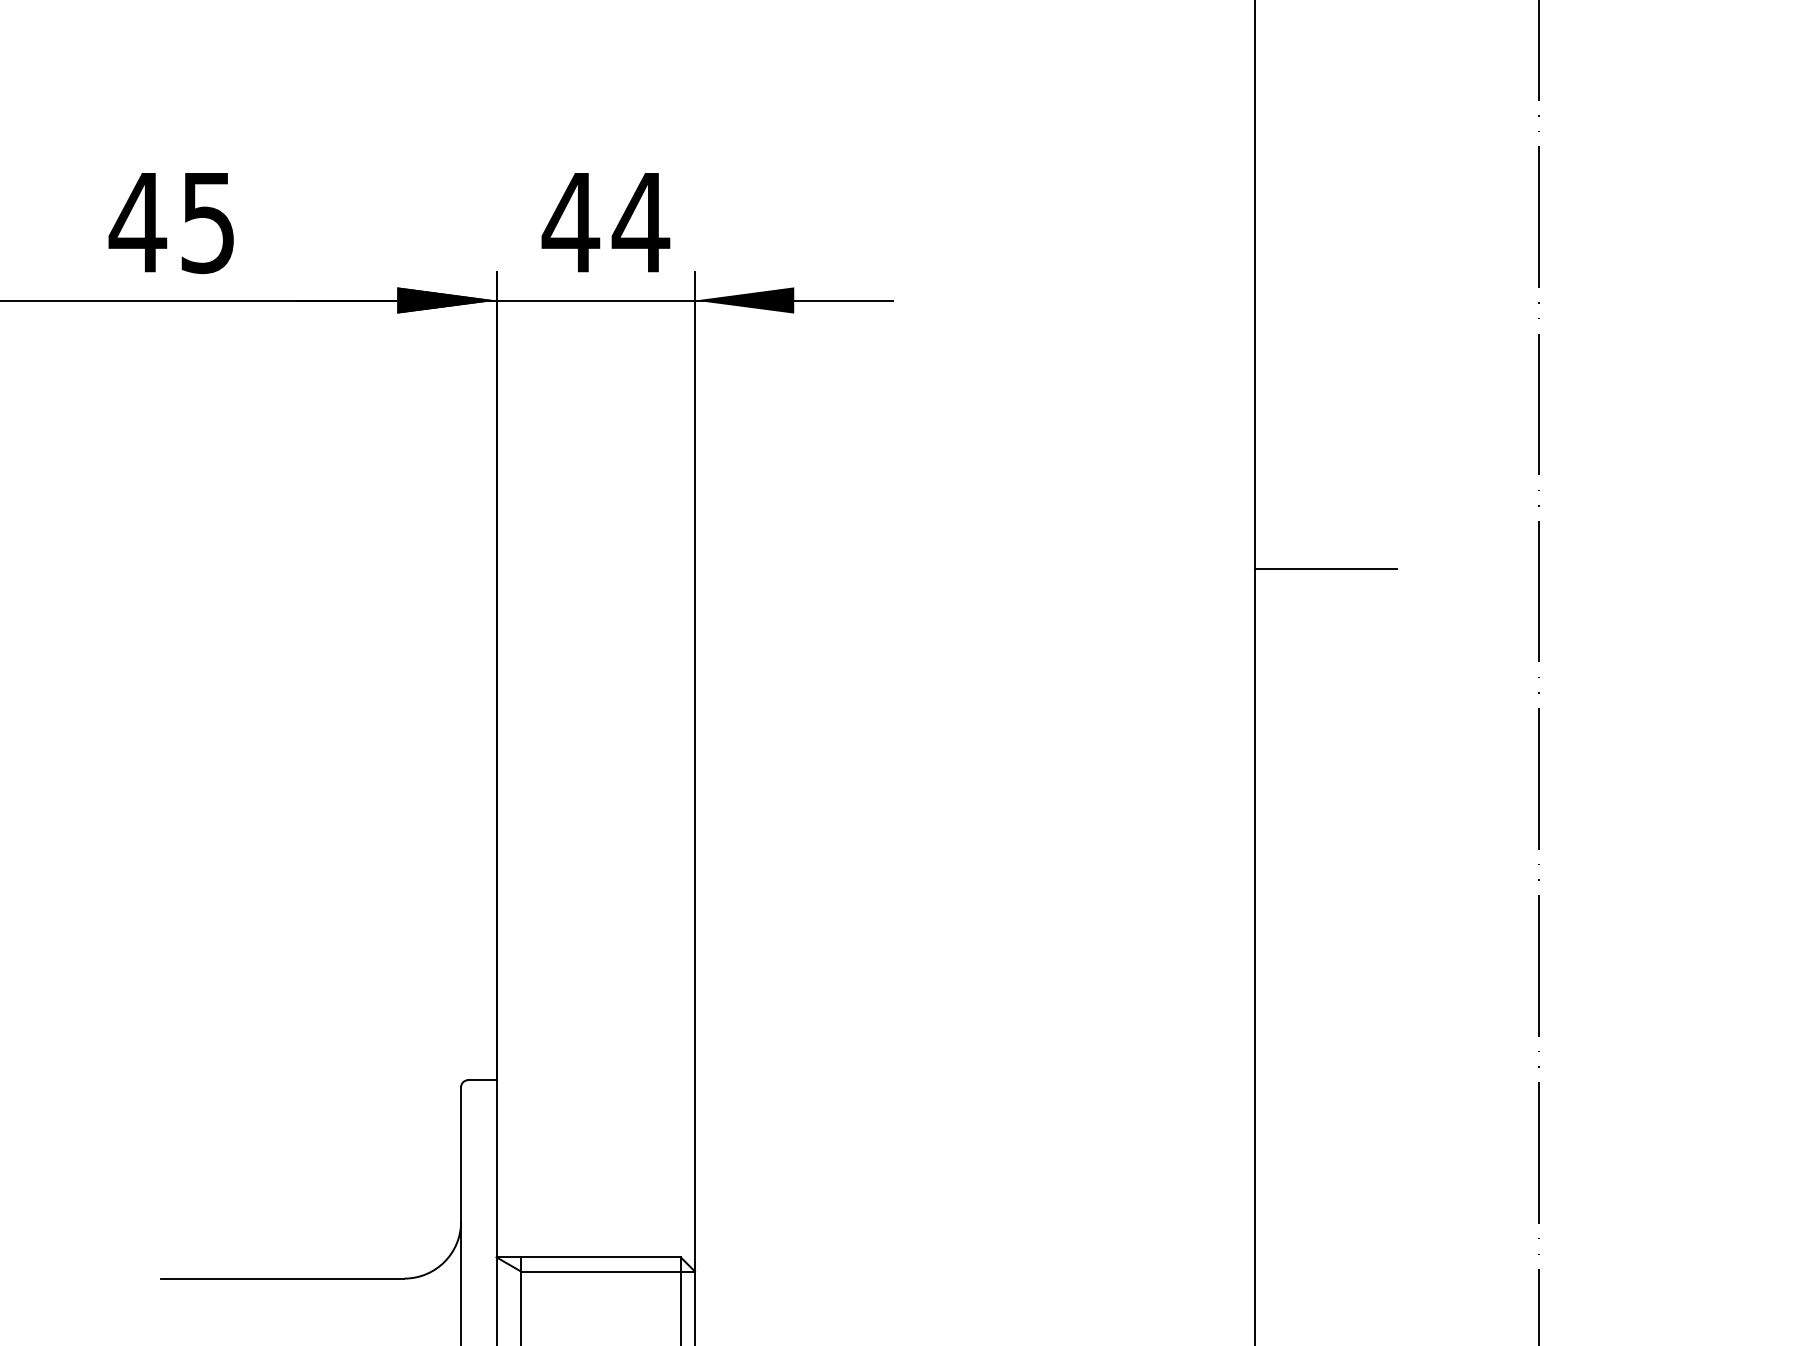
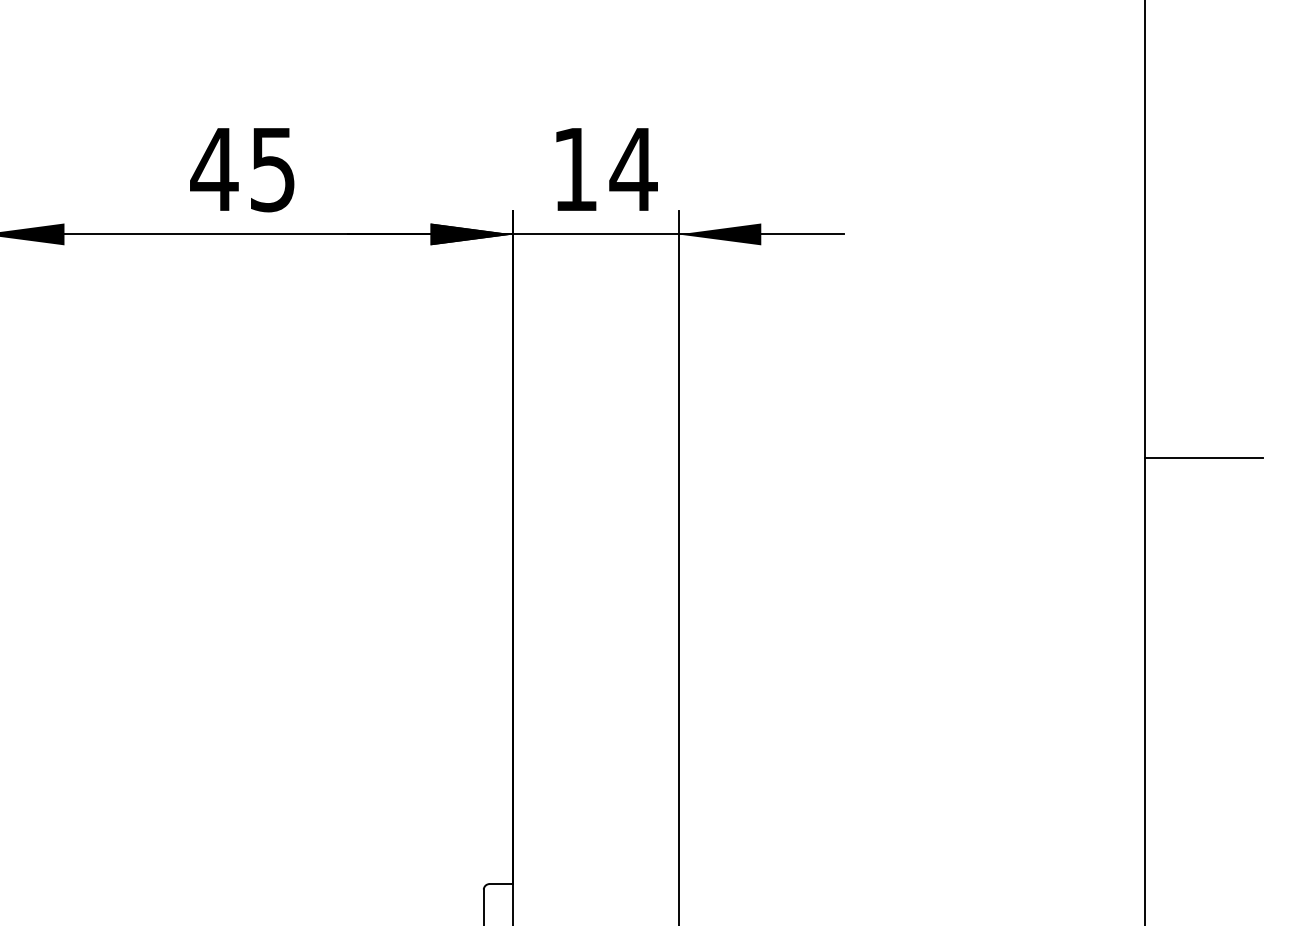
text: (570, 222) -> (574, 169), 44 -> 14

